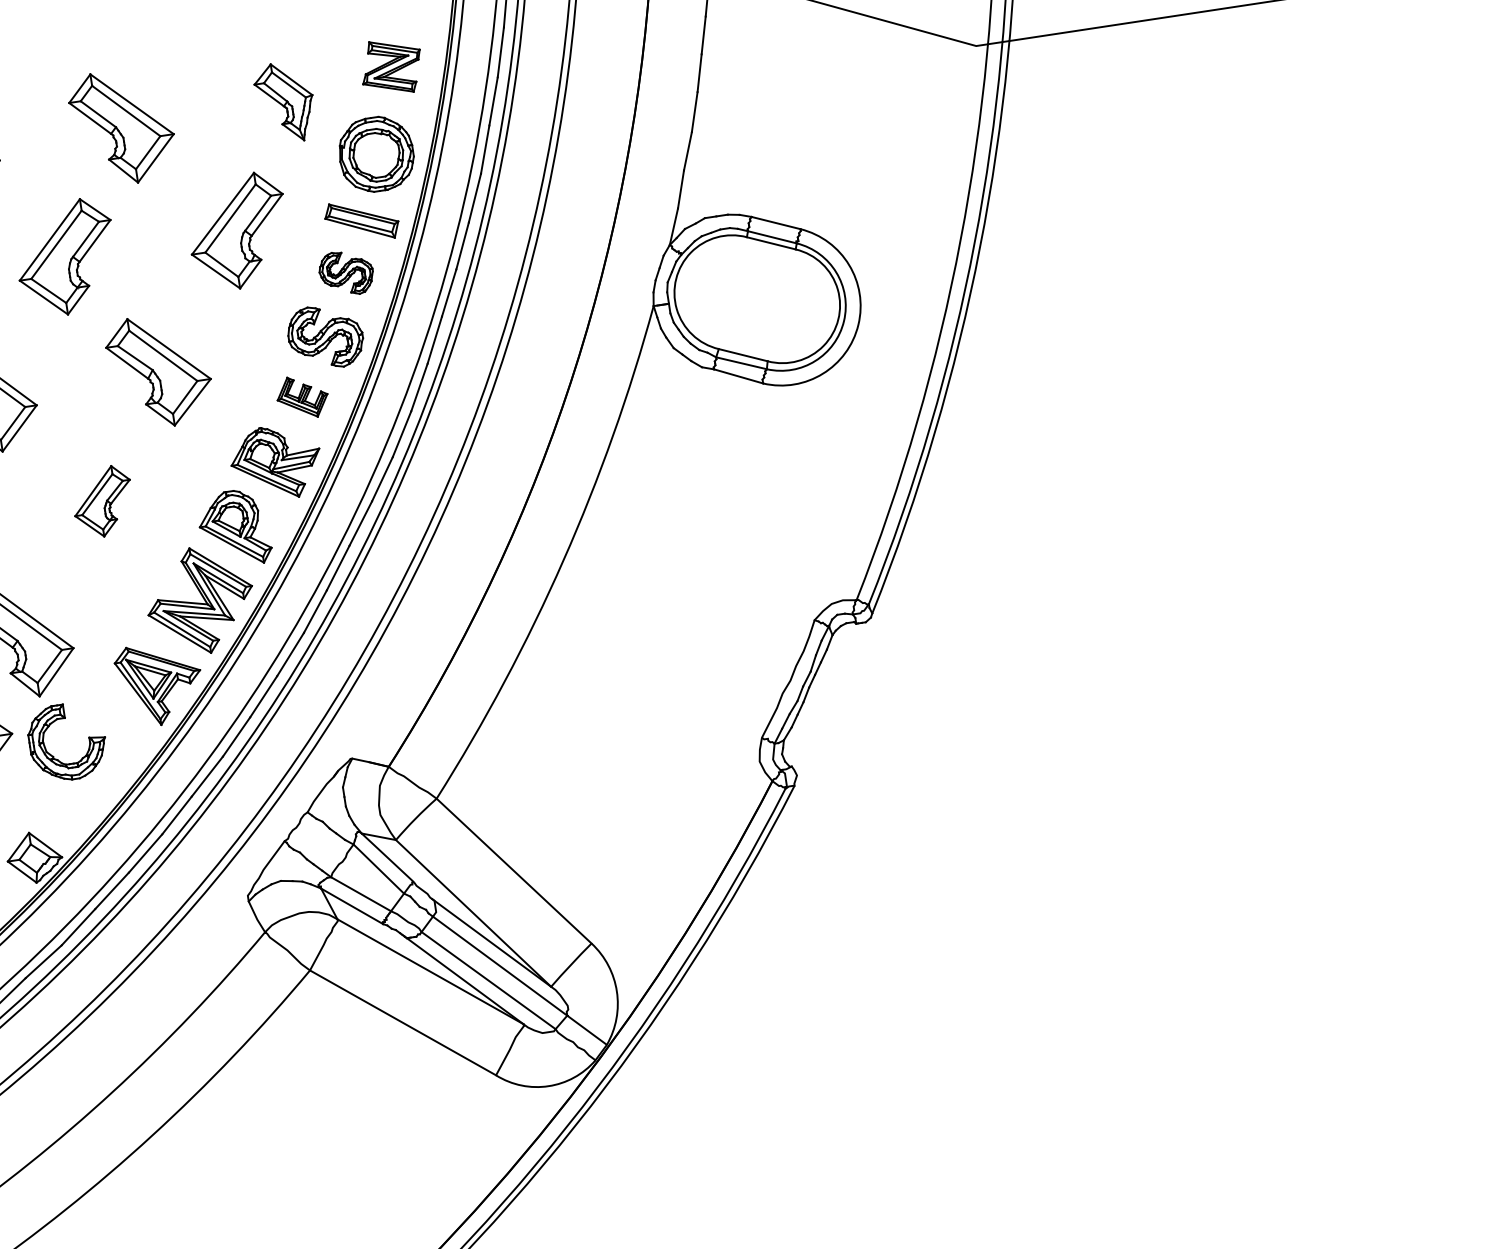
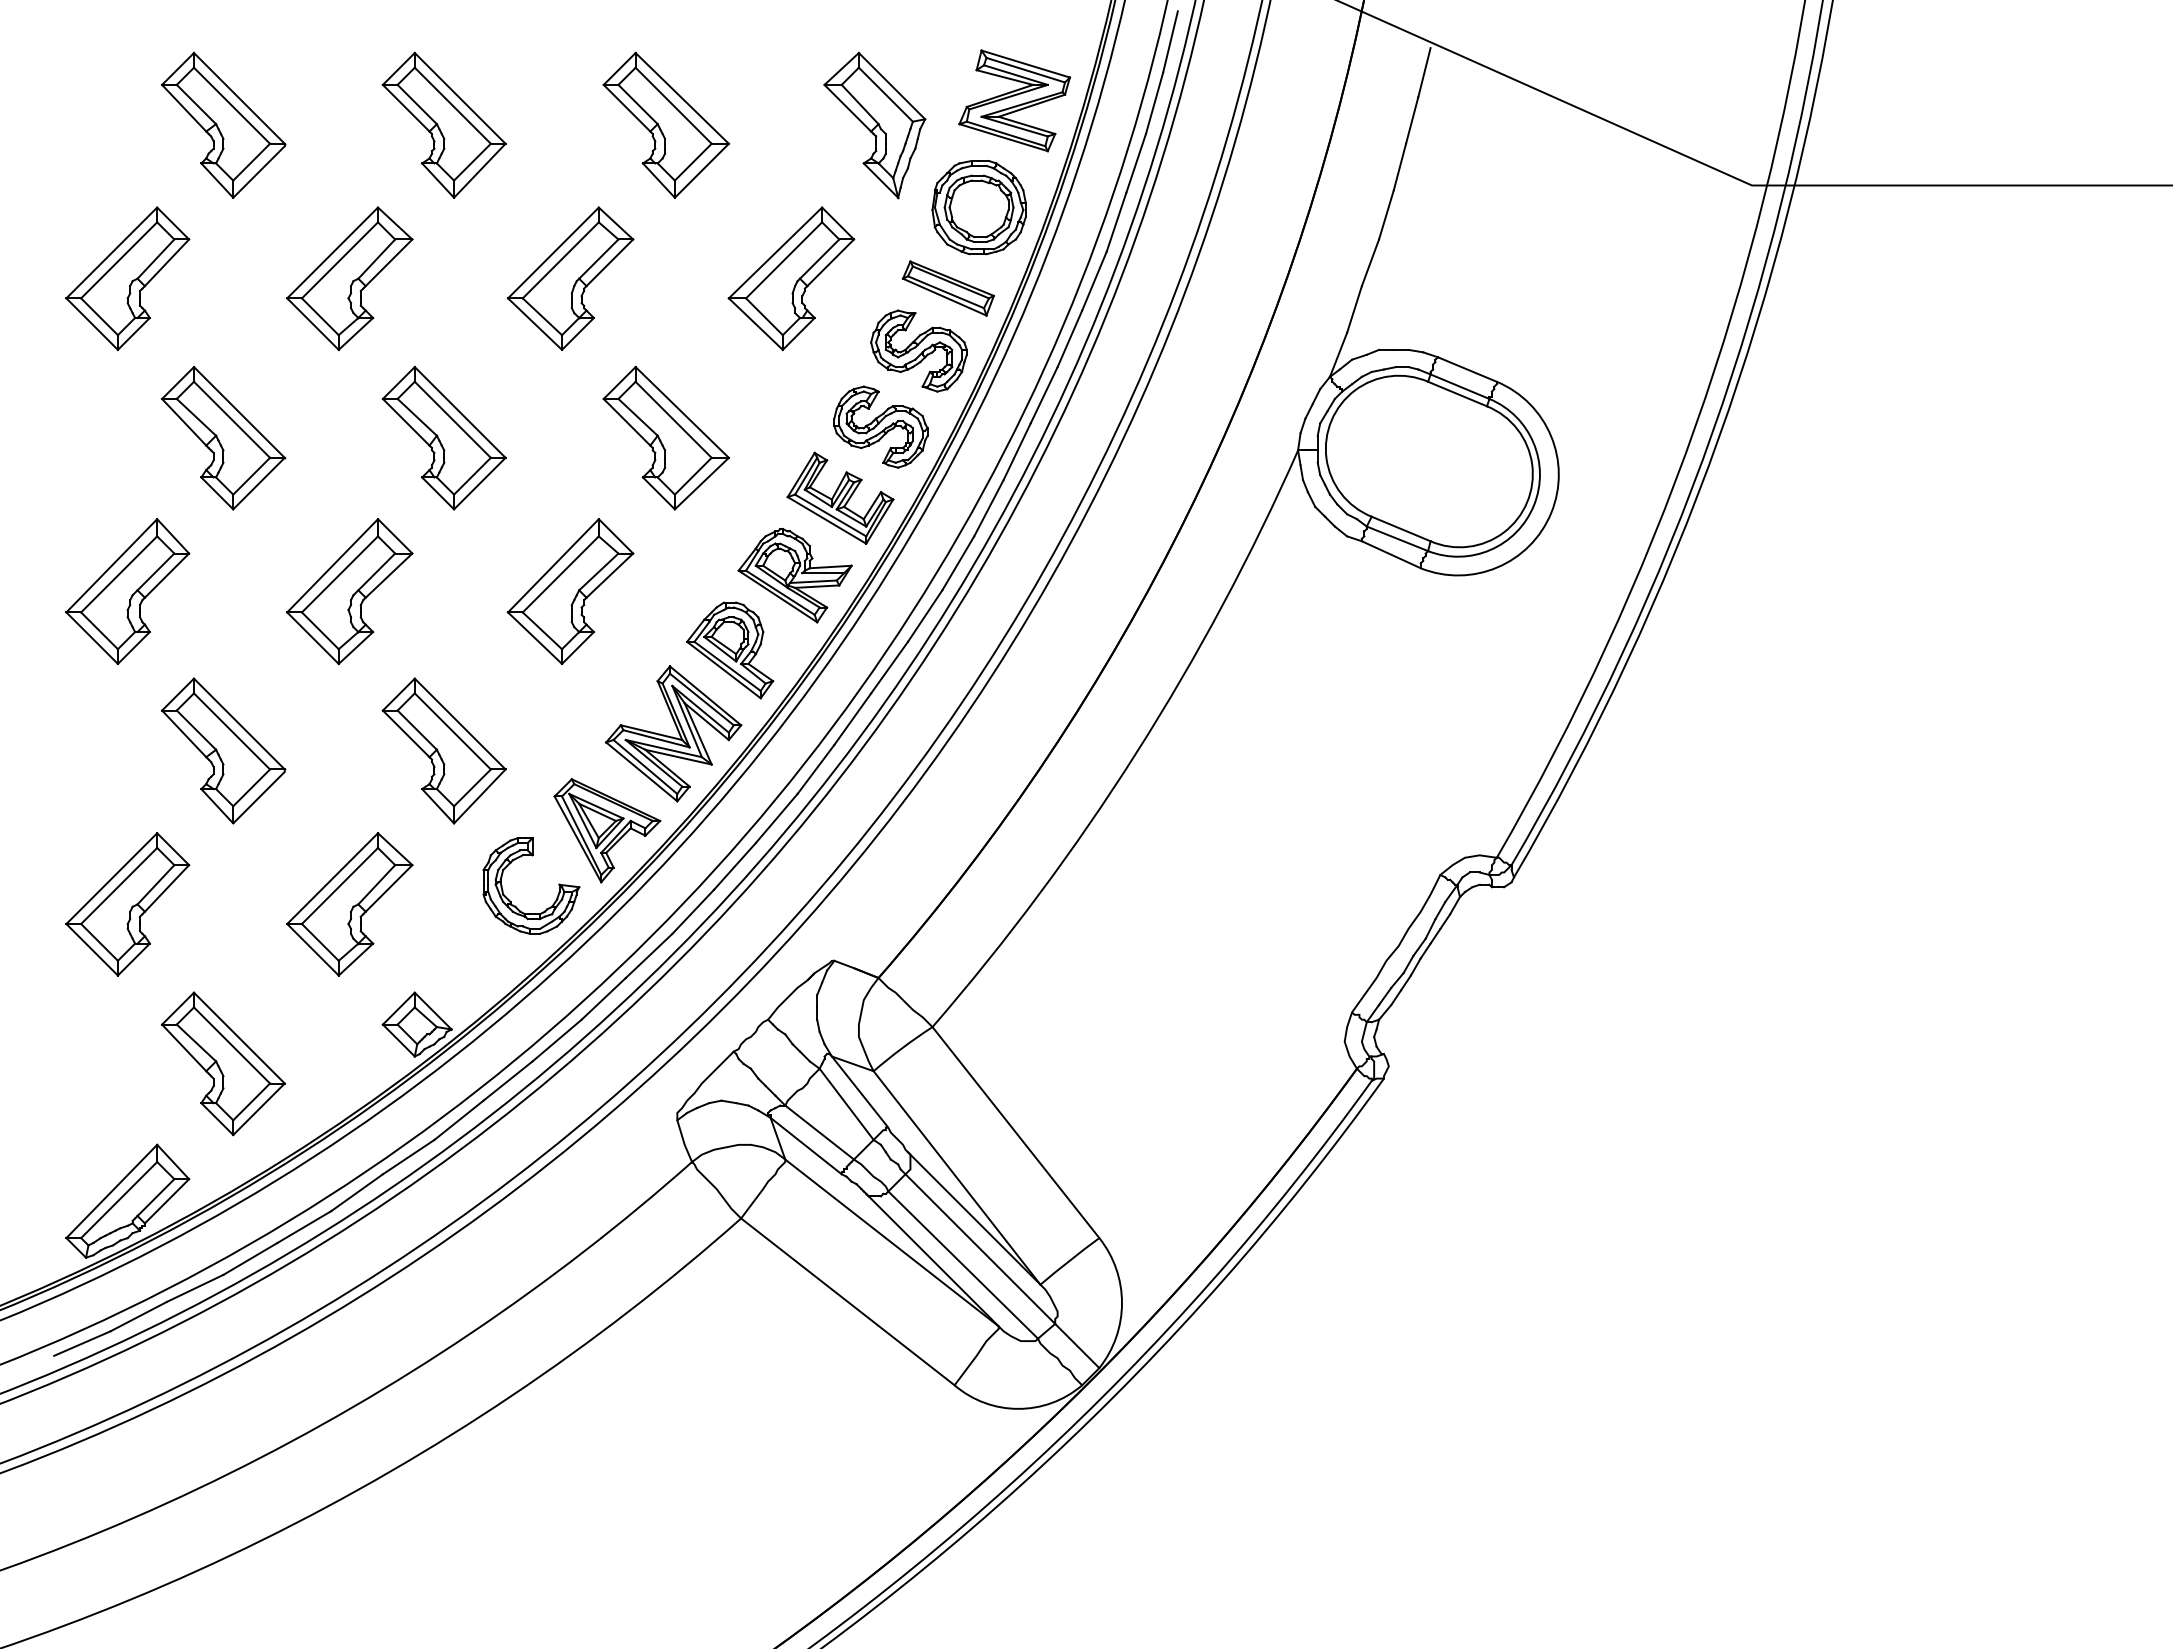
part: (391, 66) -> (1014, 100), size x1.43
part: (285, 102) -> (874, 125), size x1.43
part: (345, 272) -> (918, 350), size x1.43
part: (302, 396) -> (840, 497), size x1.67
part: (103, 501) -> (570, 591), size x1.67
part: (53, 756) -> (511, 901), moved

